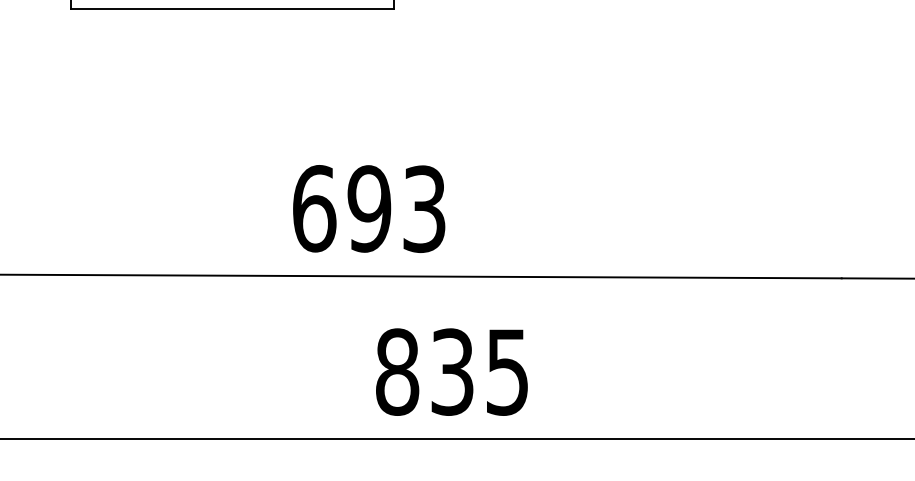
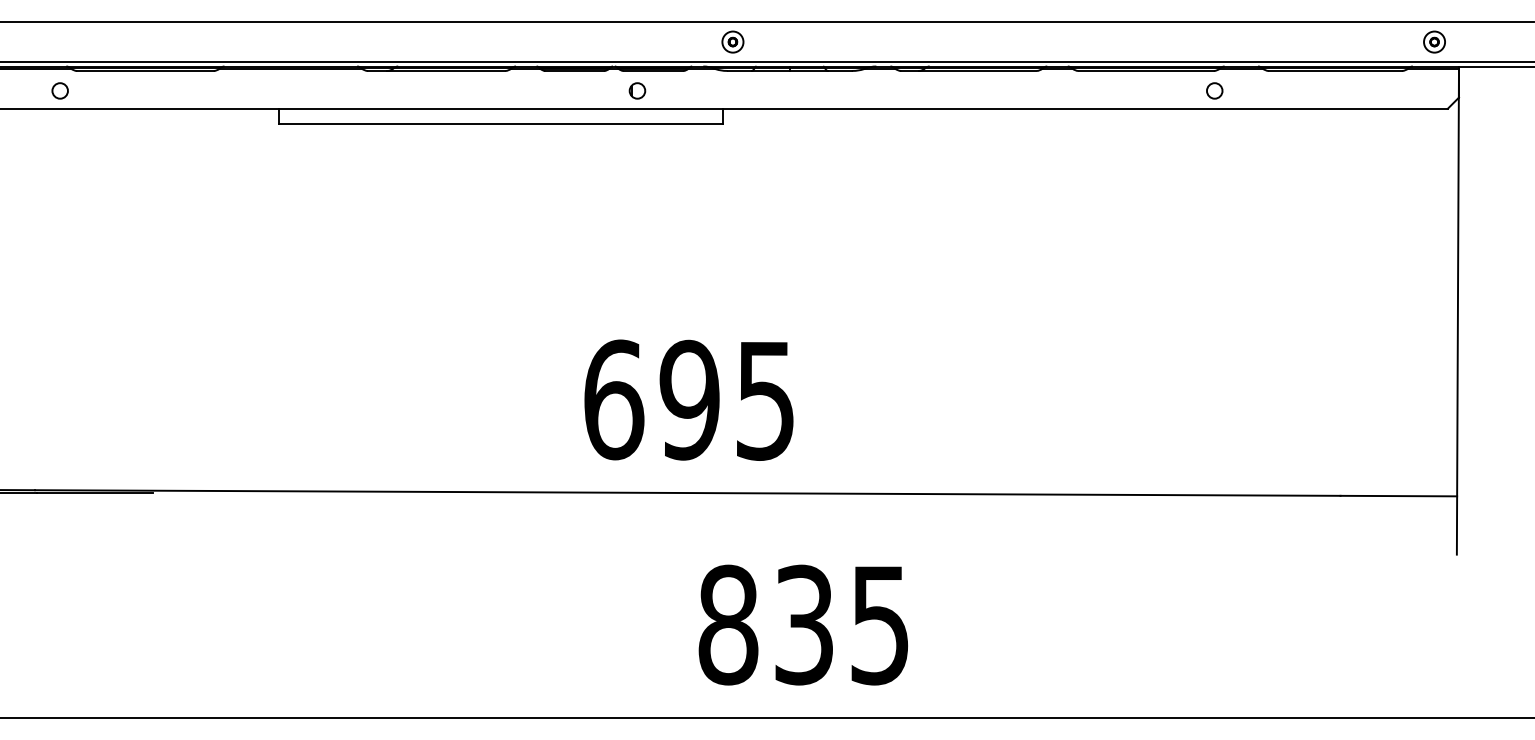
text: (424, 209) -> (765, 400), 693 -> 695

